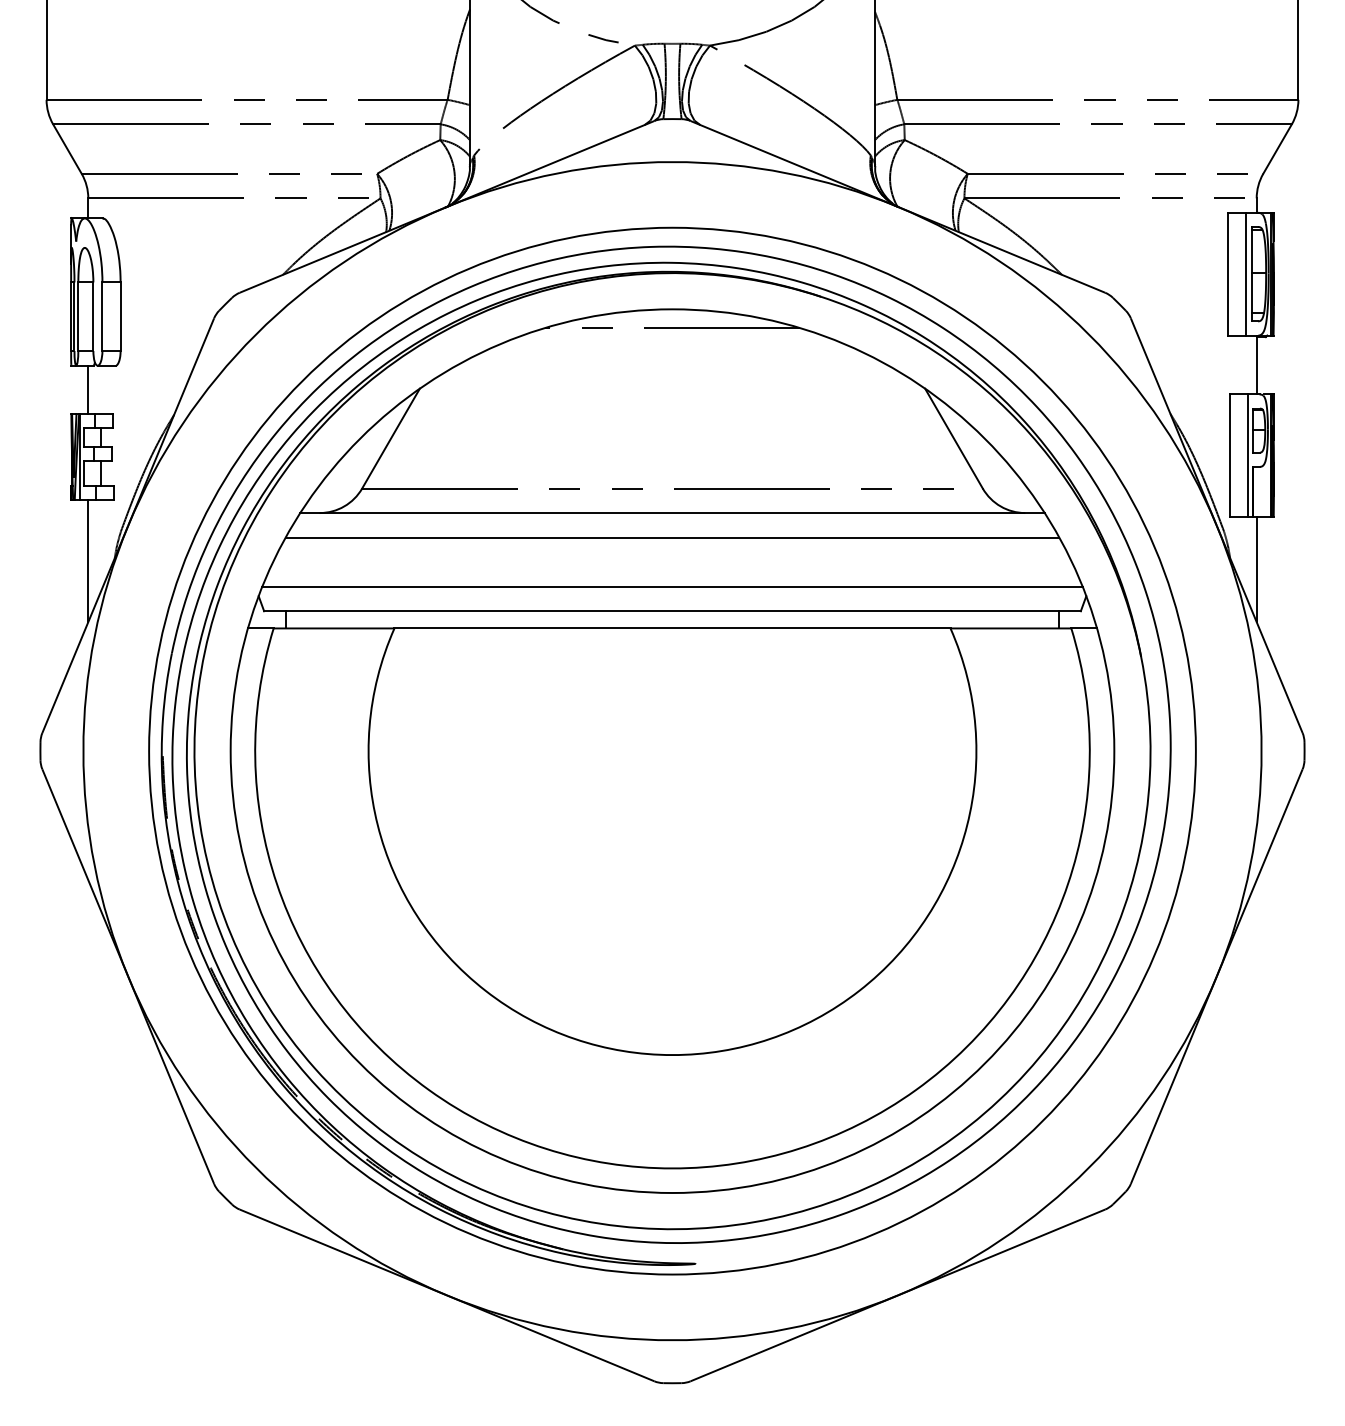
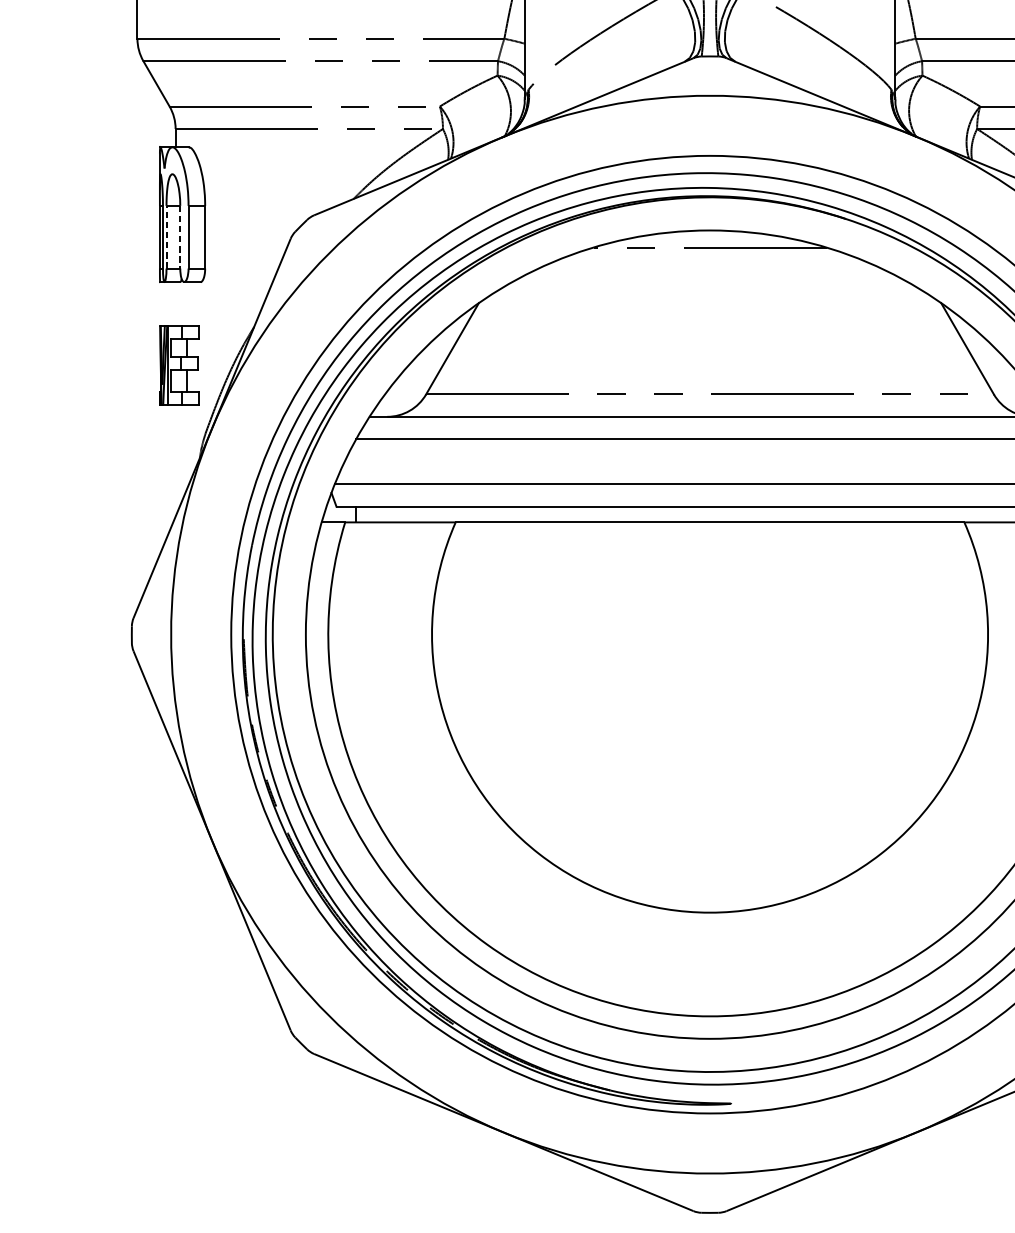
line: (78, 316) -> (166, 237), solid -> dashed
line: (93, 317) -> (180, 237), solid -> dashed
line: (88, 389) -> (175, 303), removed
line: (88, 560) -> (175, 460), removed

